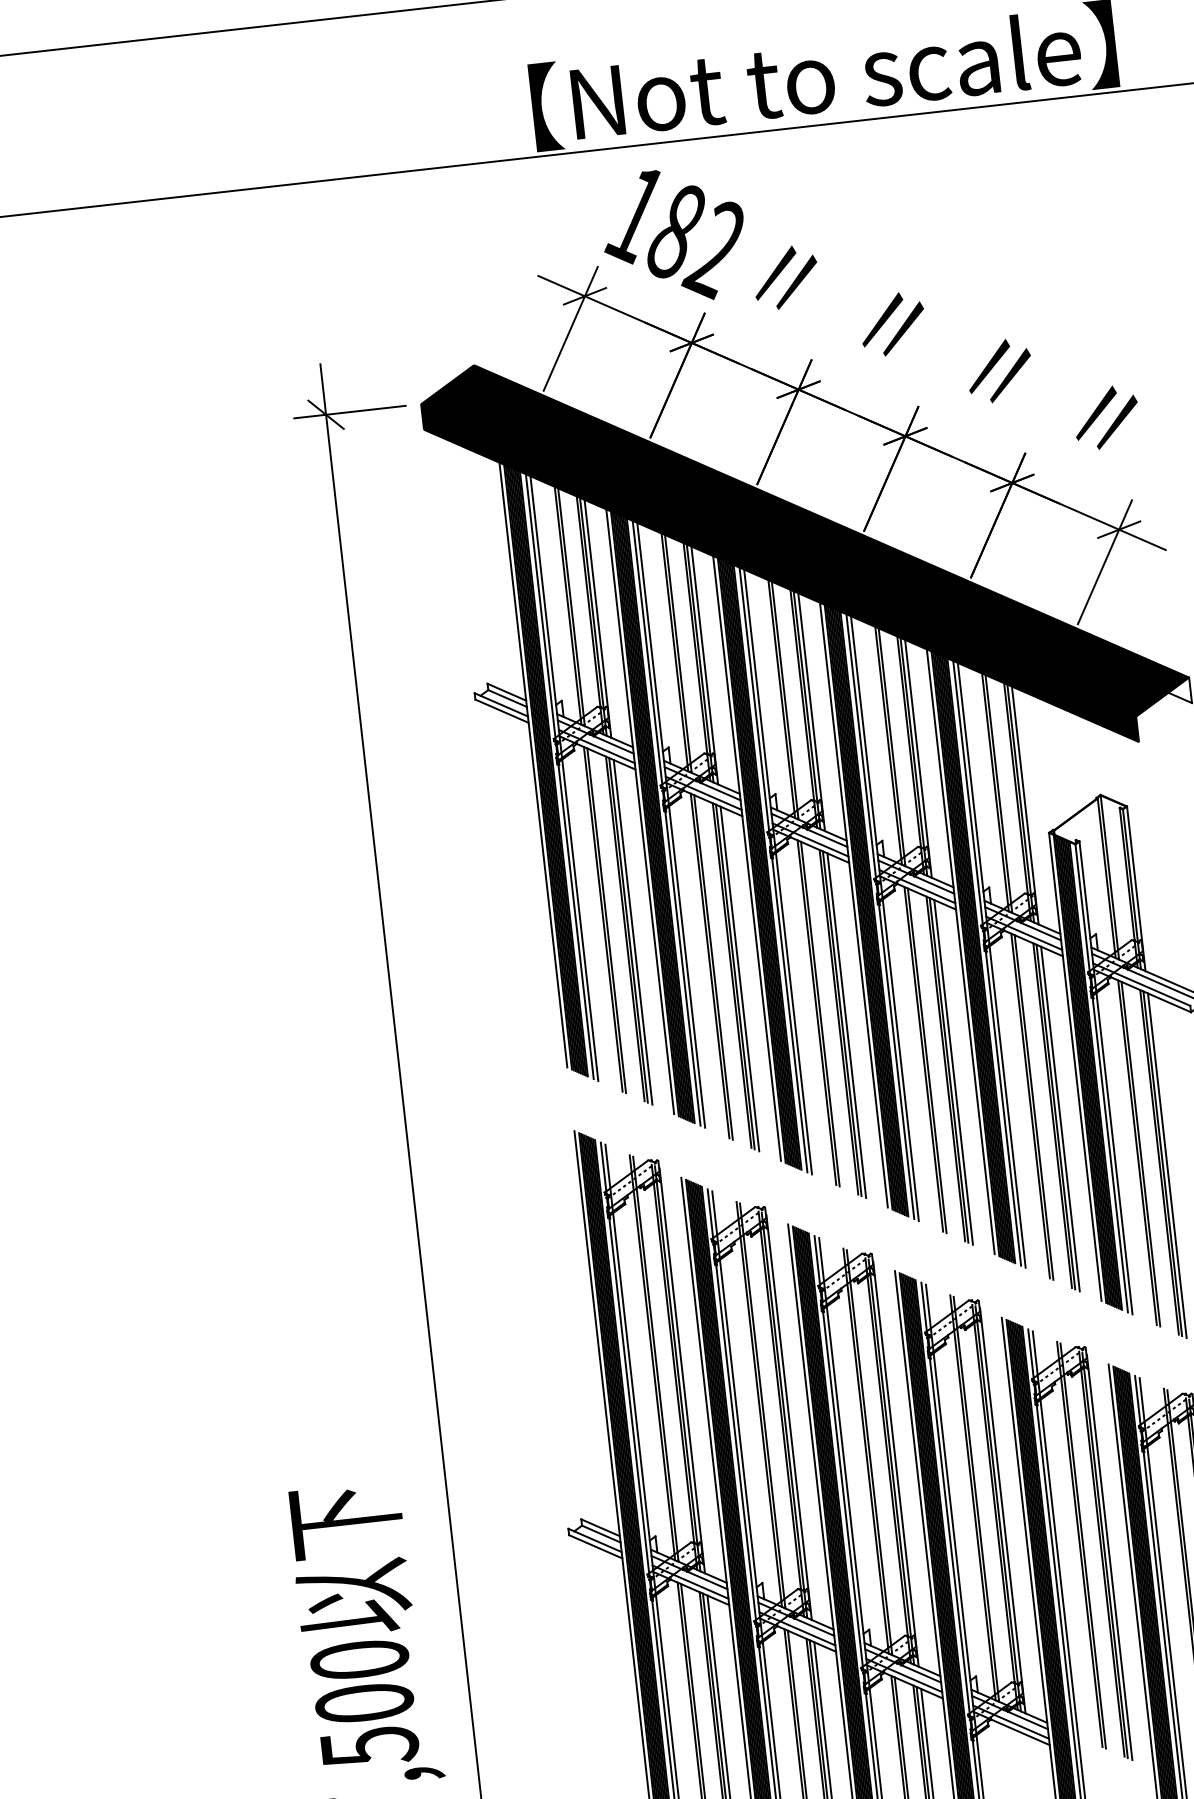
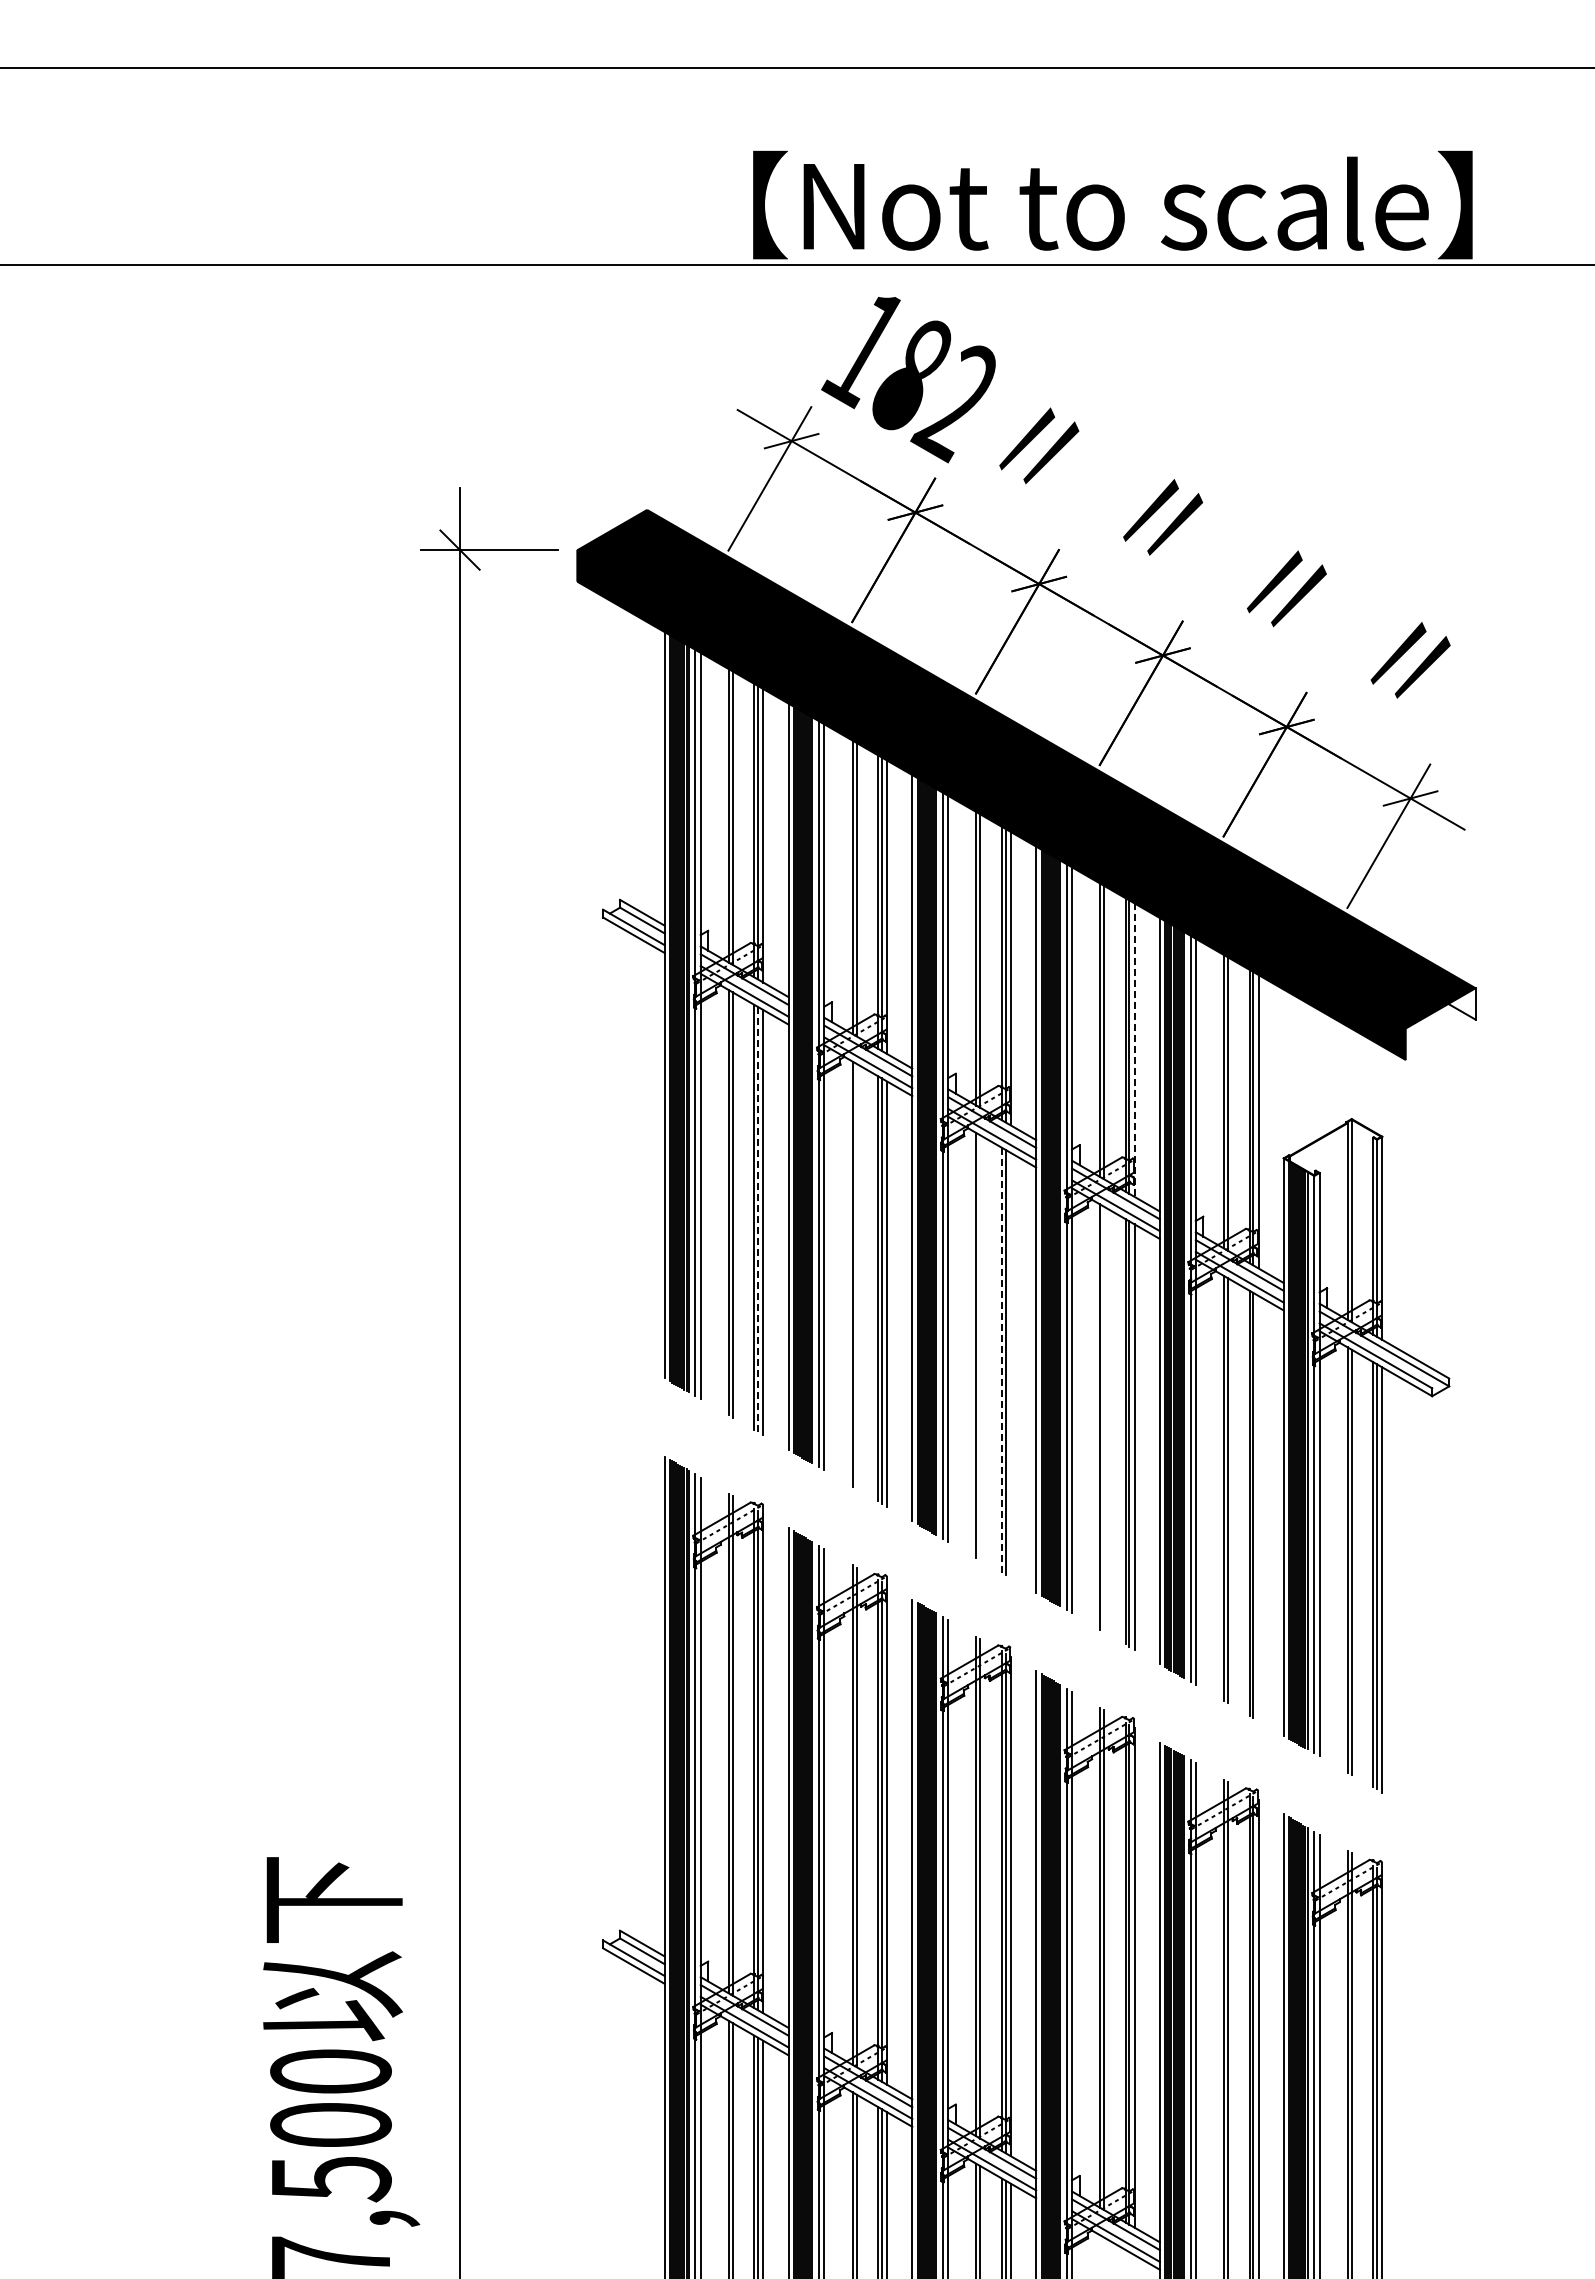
line: (918, 759) -> (1134, 1050), solid -> dashed
line: (628, 930) -> (758, 1219), solid -> dashed
line: (713, 967) -> (856, 1276), removed
line: (820, 1013) -> (980, 1347), removed
line: (838, 1022) -> (1001, 1360), solid -> dashed
line: (846, 1025) -> (1010, 1365), removed
line: (927, 1060) -> (1104, 1418), removed
line: (1060, 1119) -> (1258, 1508), removed

